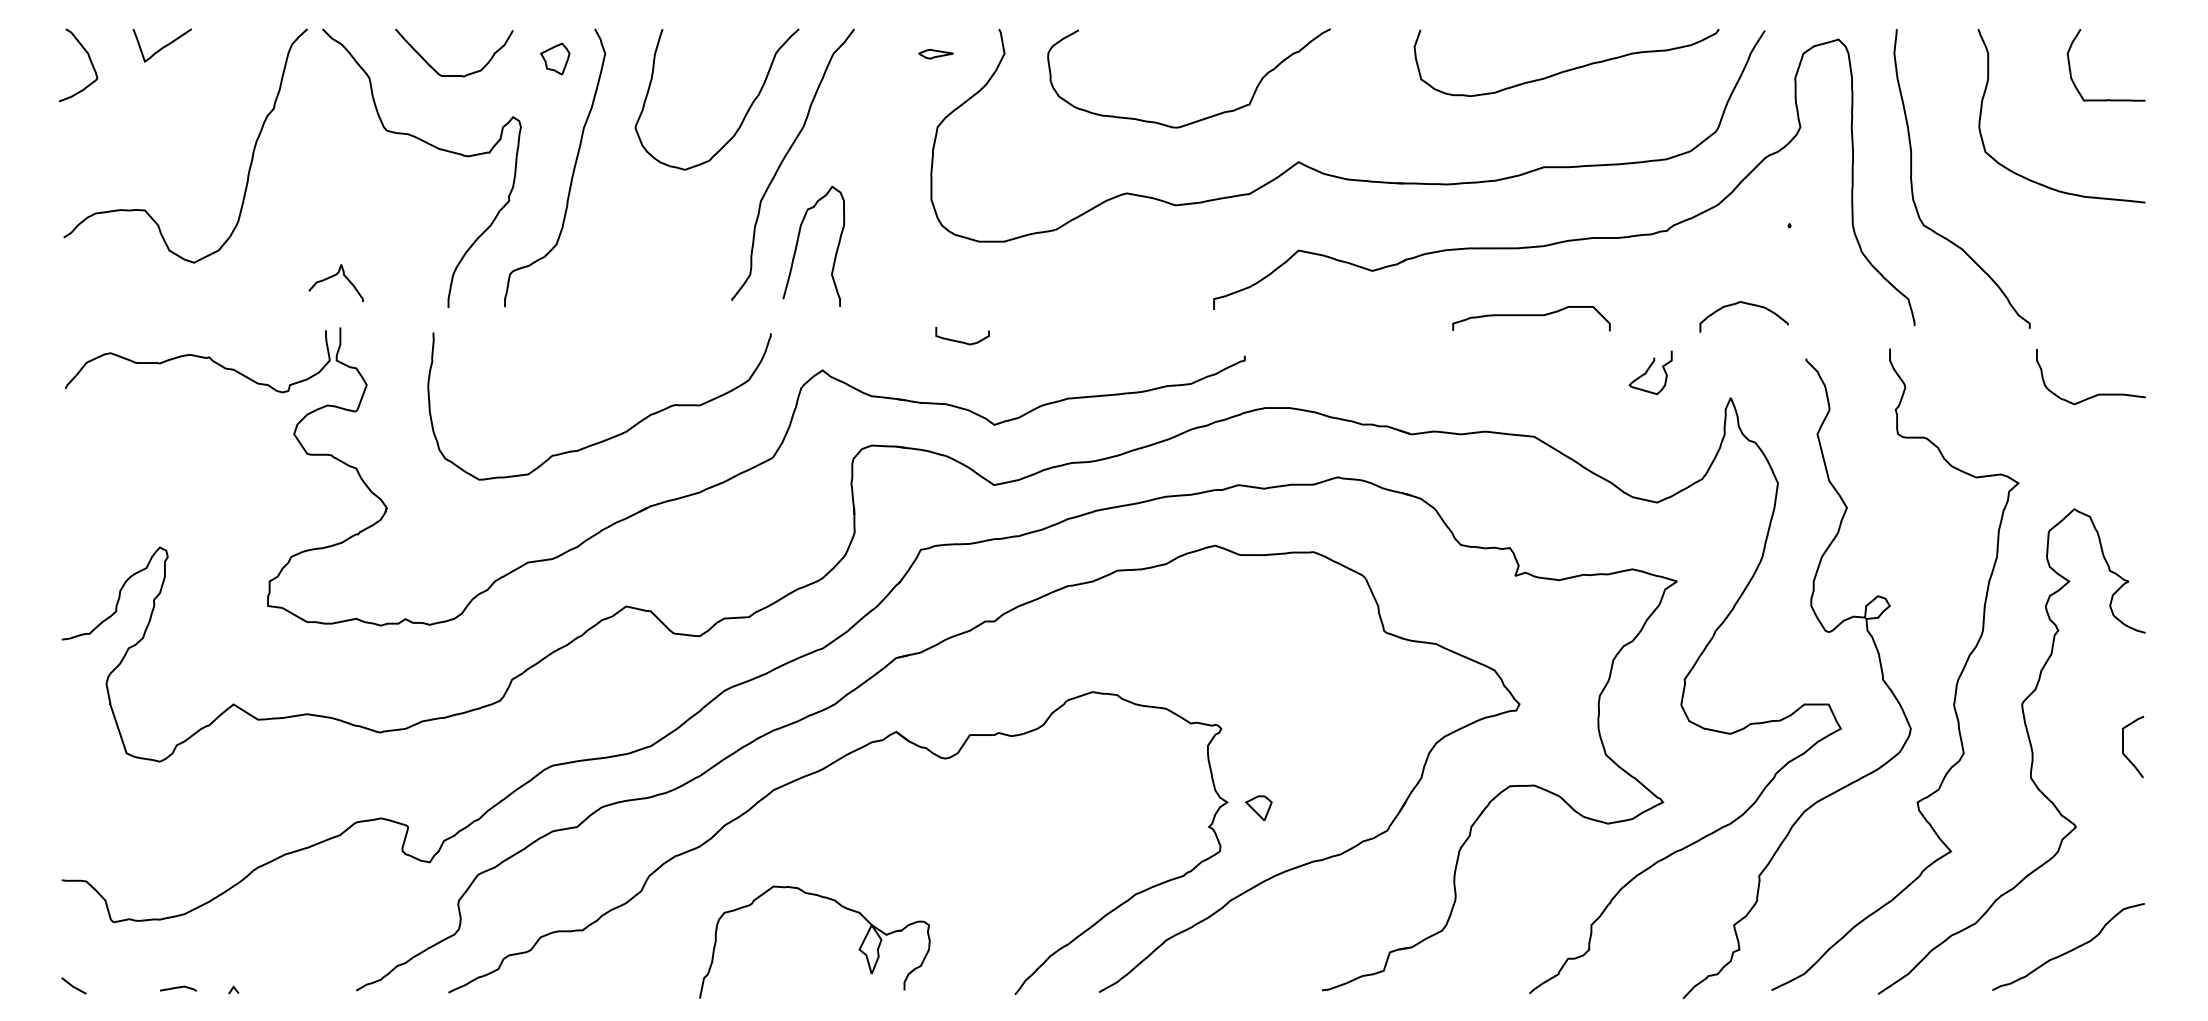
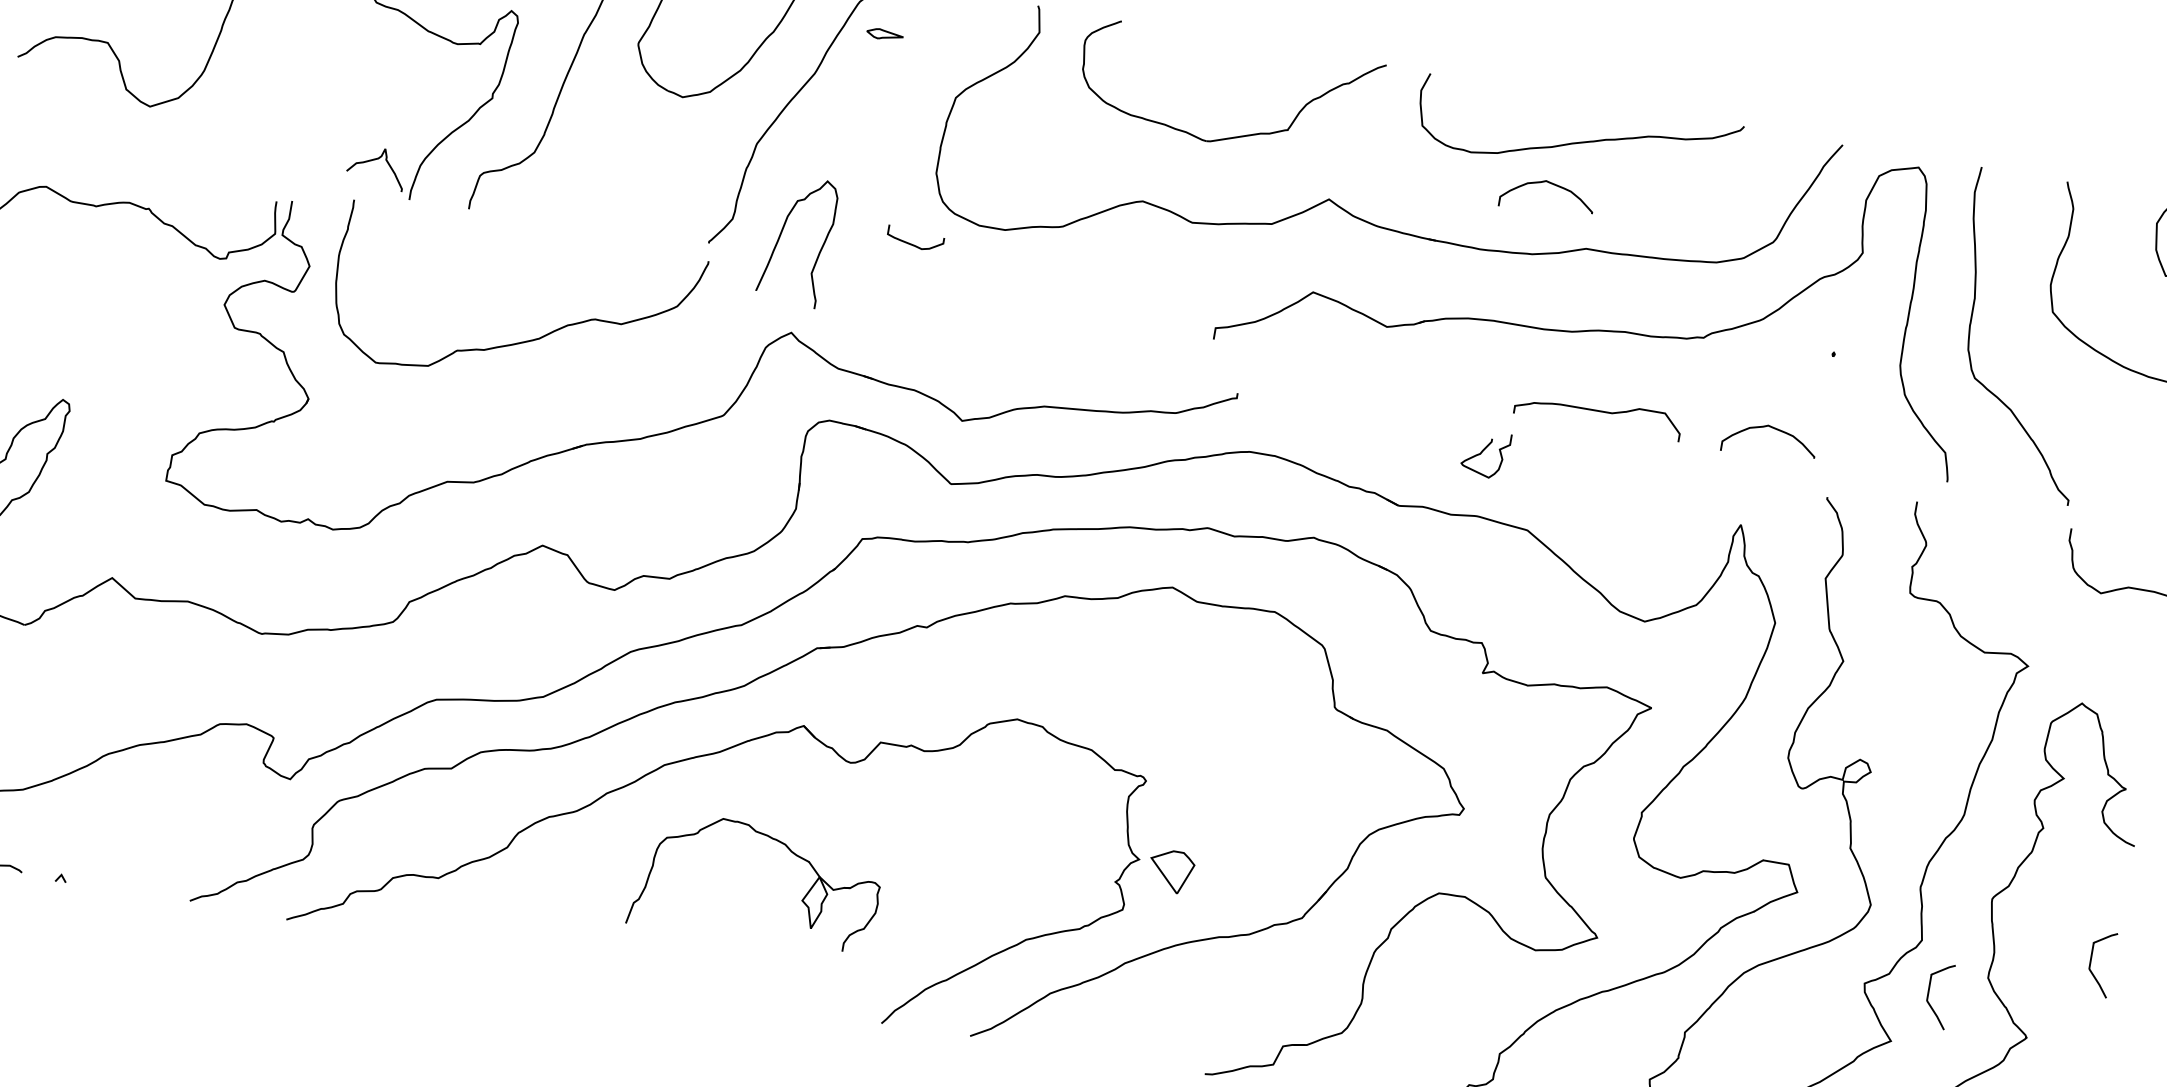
part: (935, 53) -> (884, 33), moved
curve: (1567, 69) -> (1577, 141), moved
curve: (1502, 113) -> (1552, 184), added
curve: (798, 242) -> (782, 233), moved
curve: (332, 277) -> (373, 160), moved
curve: (1531, 316) -> (1598, 412), moved
curve: (962, 341) -> (914, 244), moved
curve: (1648, 370) -> (1483, 451), moved
curve: (609, 437) -> (520, 341), moved
curve: (1978, 801) -> (1928, 993), added
part: (1258, 807) -> (1170, 870), size x1.6
part: (840, 906) -> (790, 851), moved

